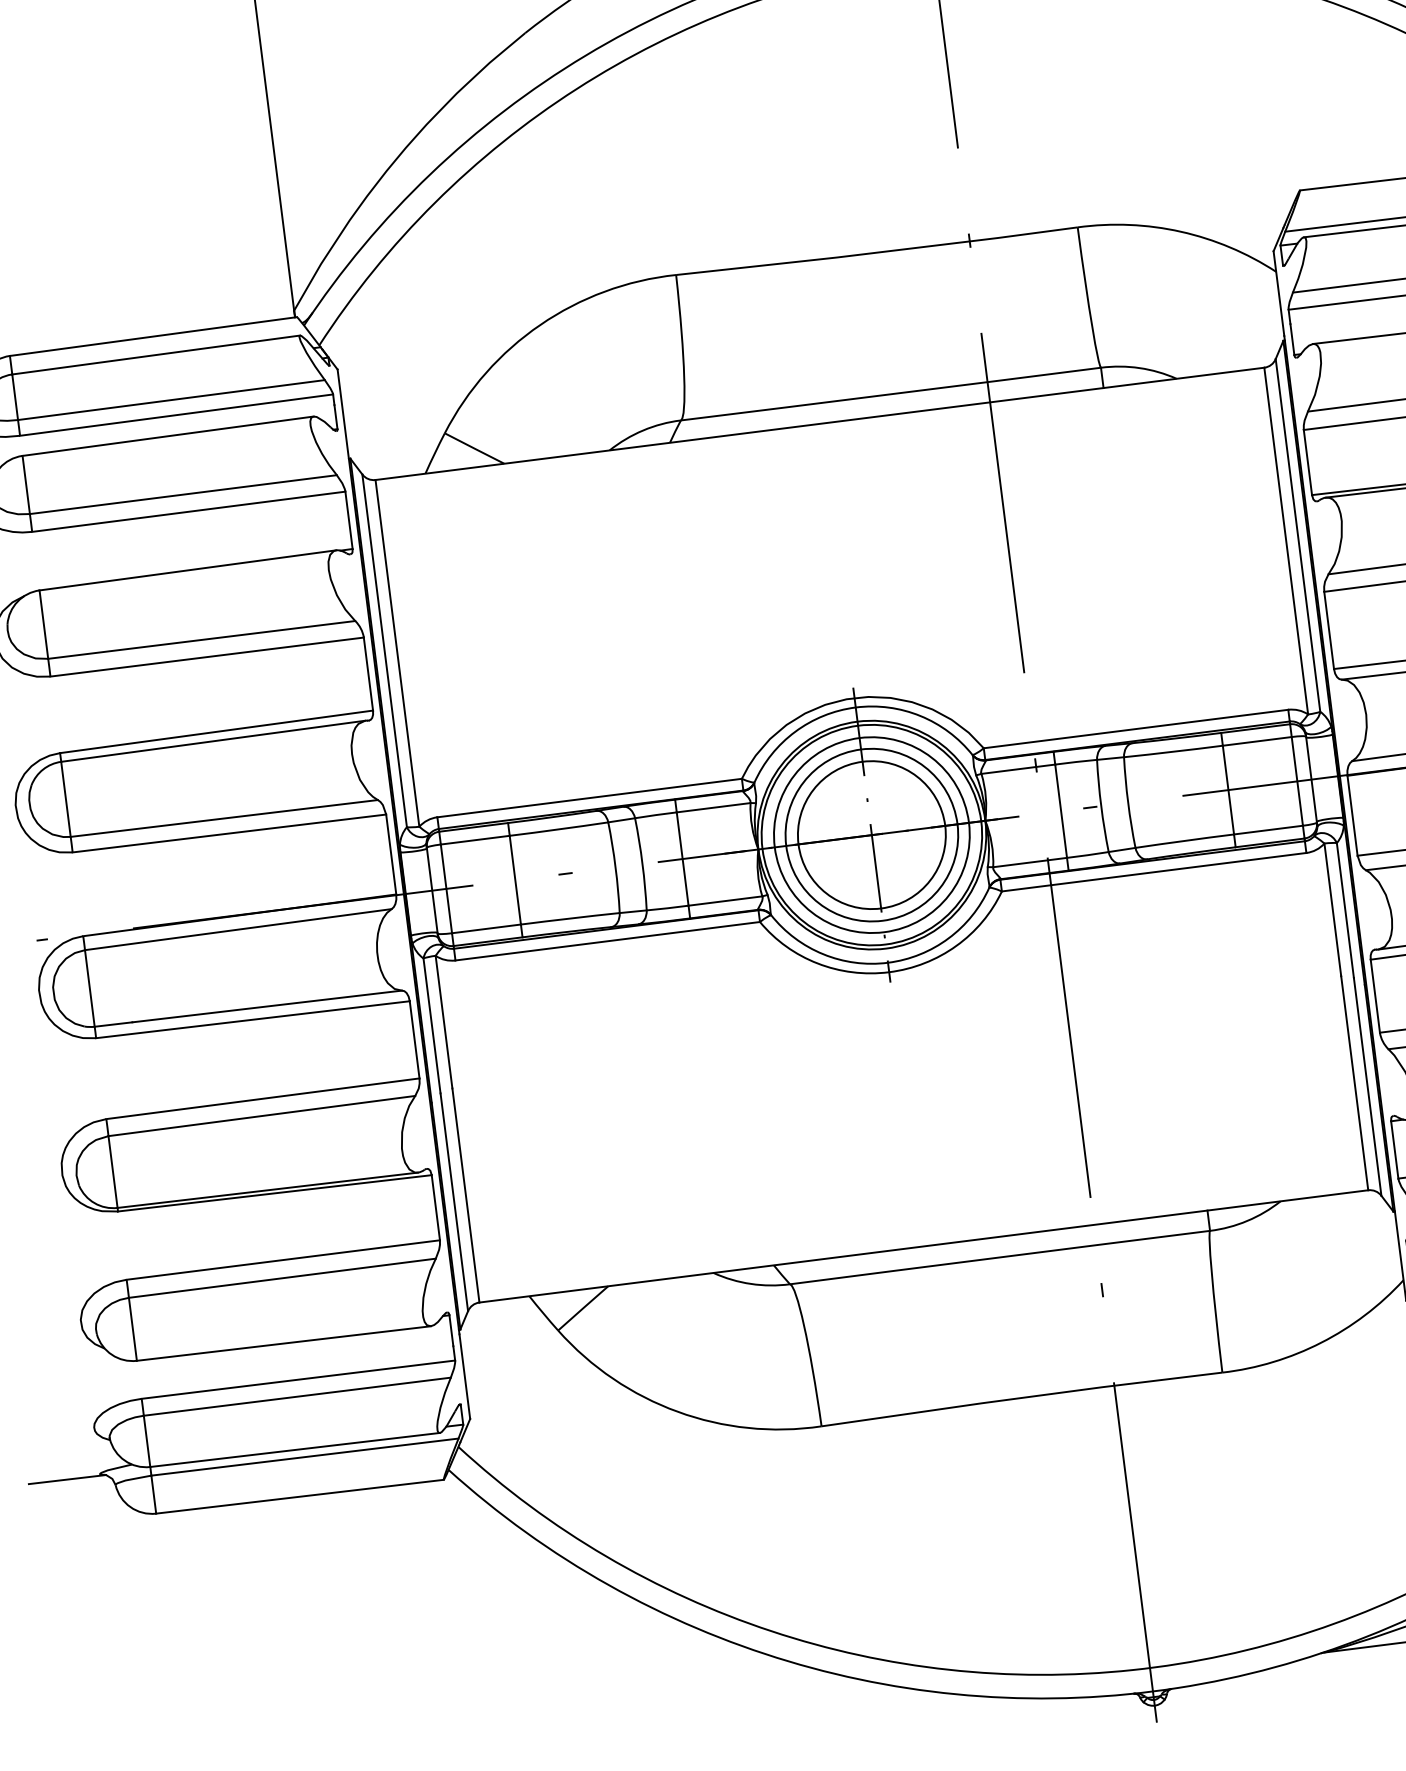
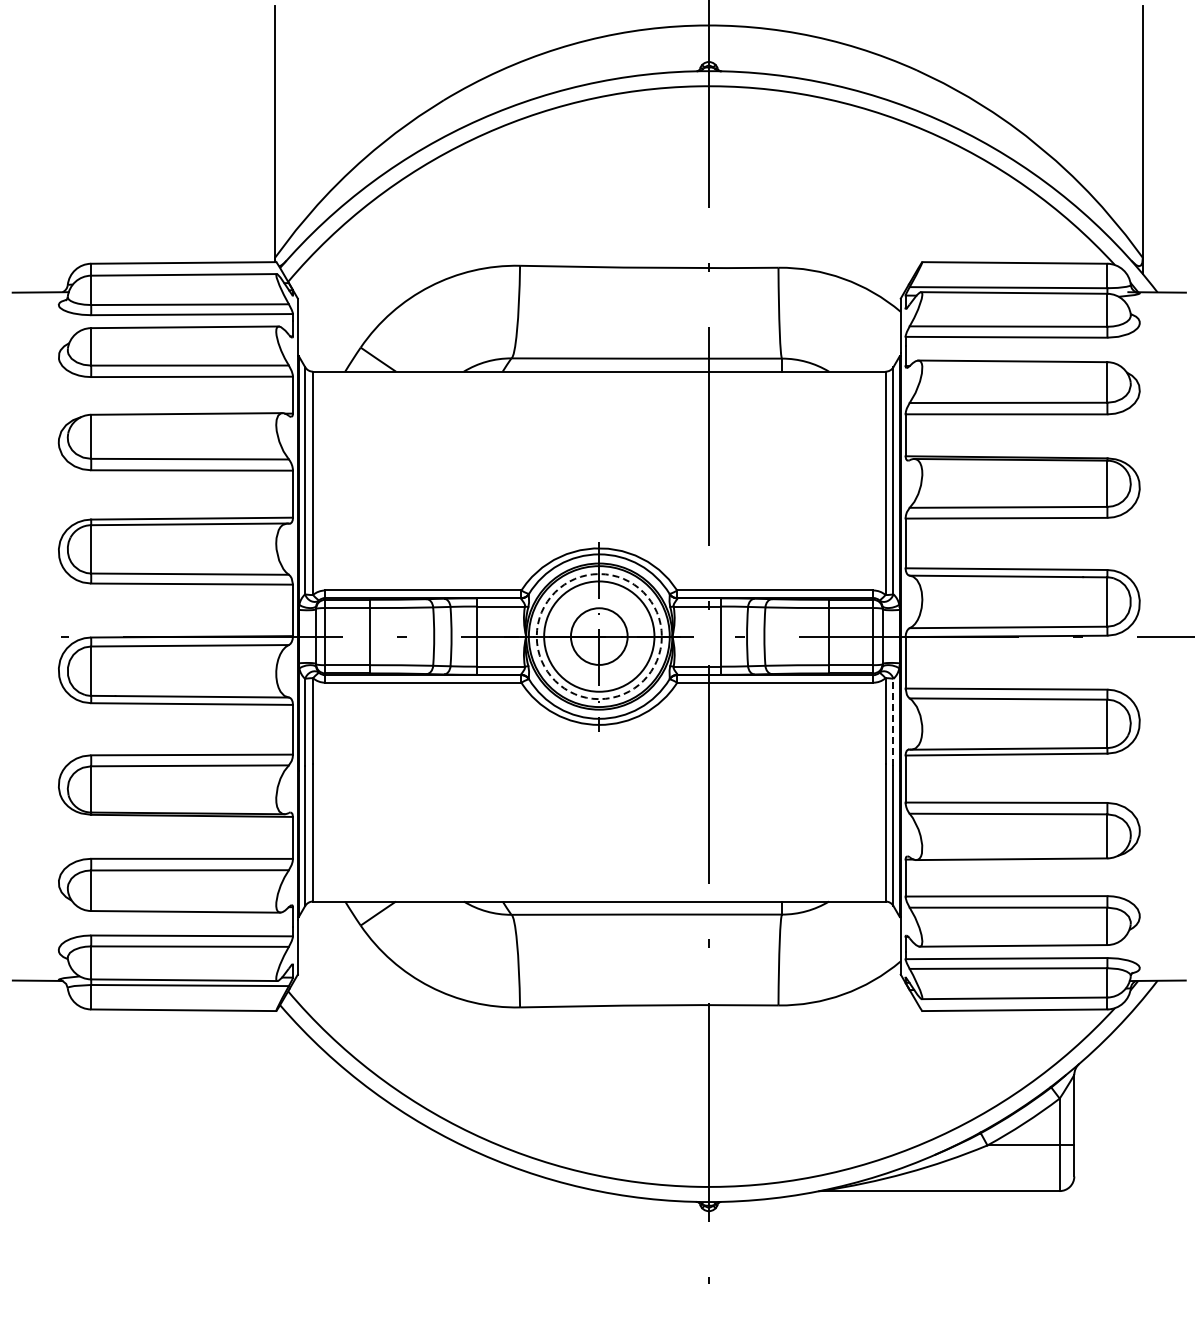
circle: (872, 834) -> (599, 636), size x0.6
circle: (870, 835) -> (598, 636), solid -> dashed
line: (1345, 909) -> (893, 721), solid -> dashed

